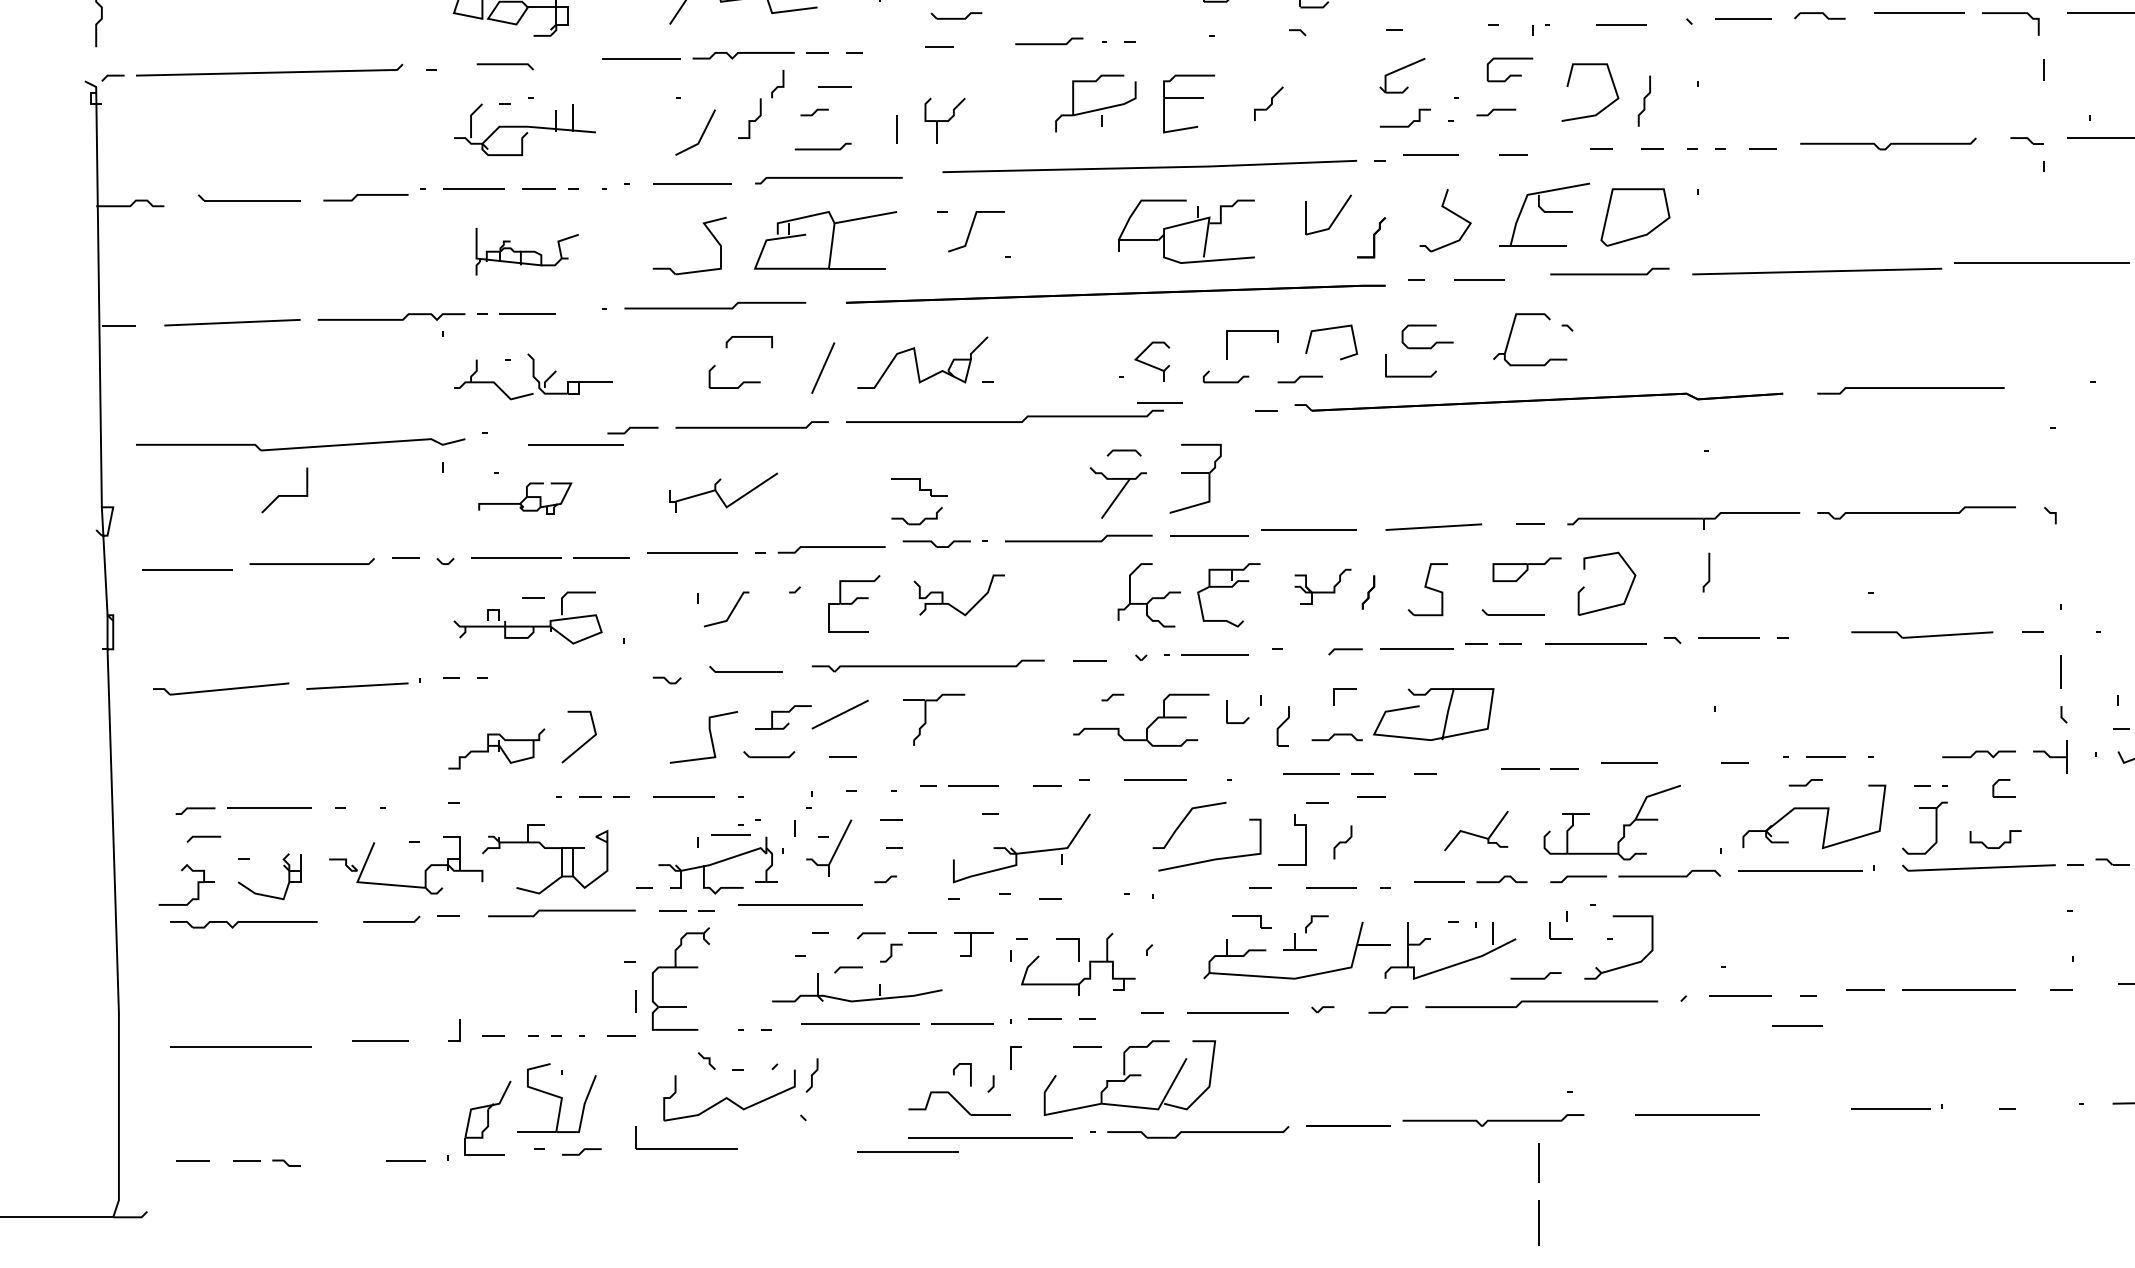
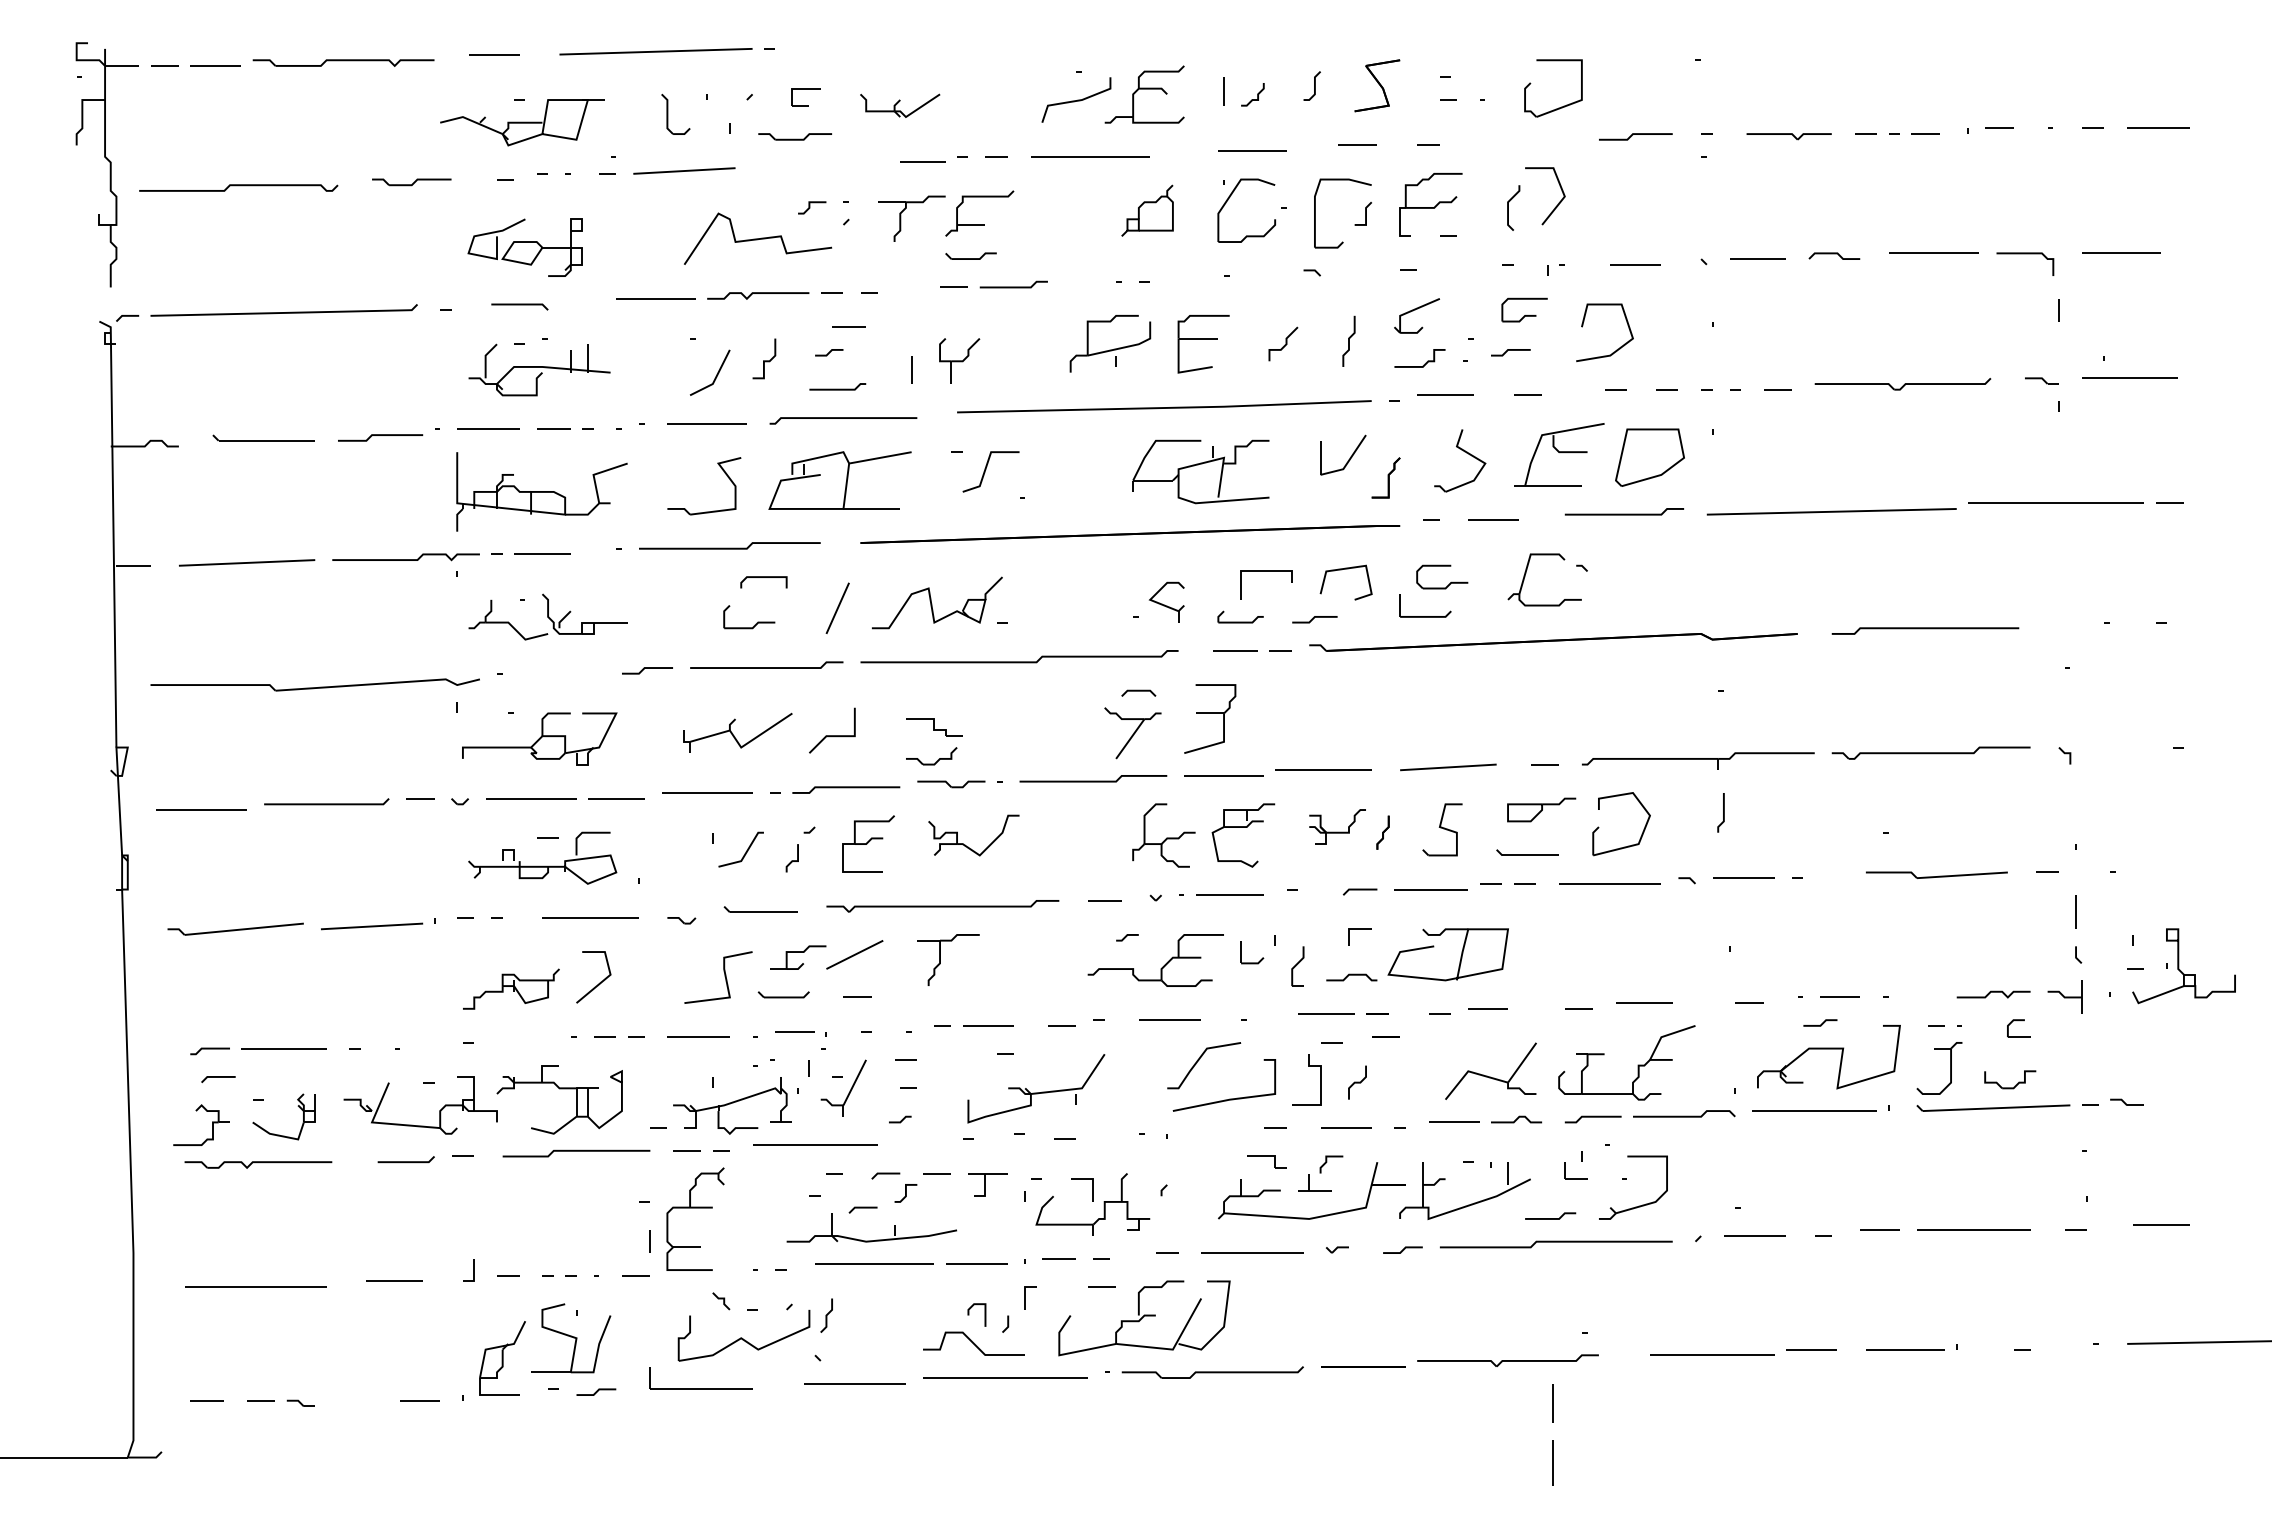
line: (1048, 43) -> (1013, 286), moved
line: (776, 86) -> (791, 860), moved
curve: (1643, 100) -> (1348, 340), moved
part: (526, 251) -> (541, 491), size x1.67
line: (1159, 402) -> (1235, 650), moved
line: (575, 444) -> (590, 917), moved
line: (284, 495) -> (832, 735), moved
part: (524, 498) -> (539, 738), size x1.67
line: (1519, 768) -> (1487, 1008), moved
part: (1475, 830) -> (1490, 1070), size x1.43
line: (729, 835) -> (794, 1031), moved
line: (1796, 1026) -> (1811, 1349), moved
line: (907, 1152) -> (854, 1383), moved

